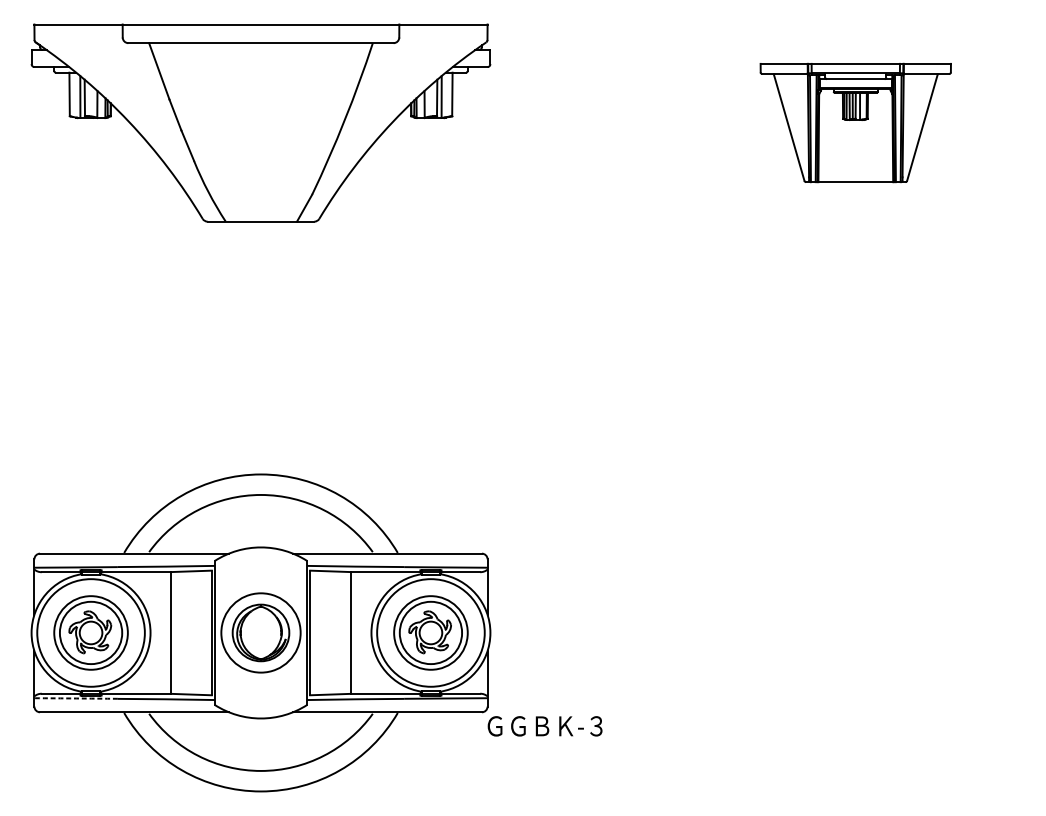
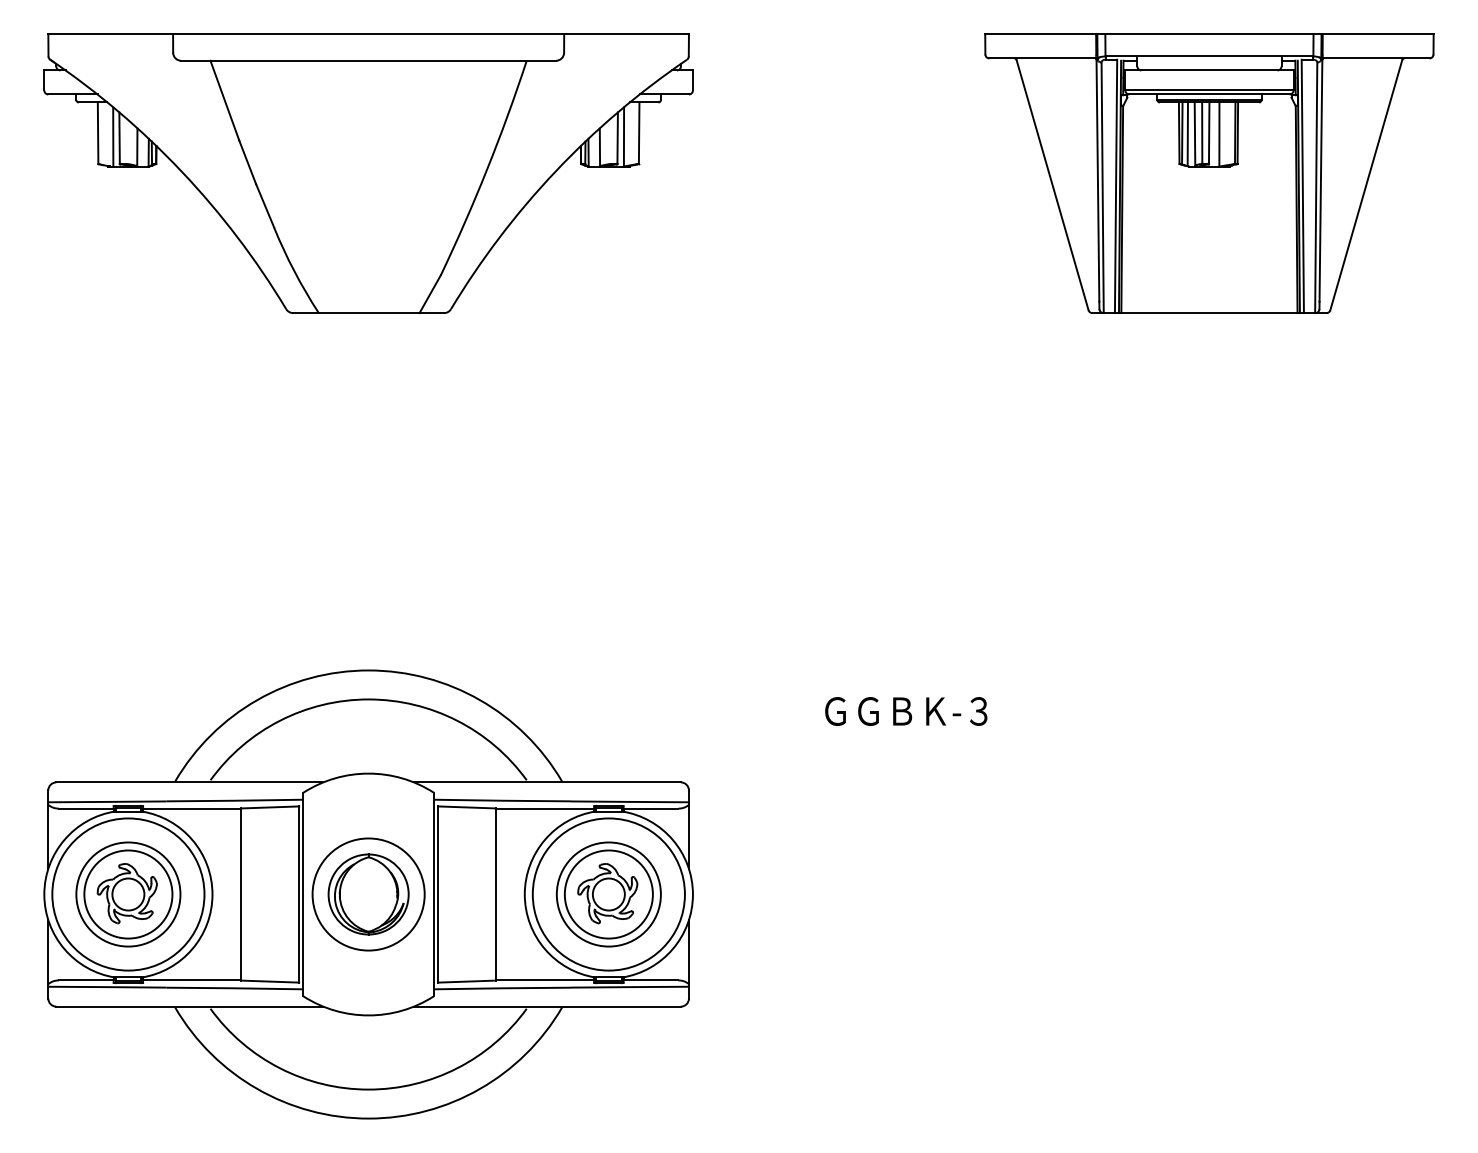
part: (855, 122) -> (1209, 173), size x1.67
arc: (76, 698) -> (107, 987), dashed -> solid
text: (545, 726) -> (906, 711), moved

